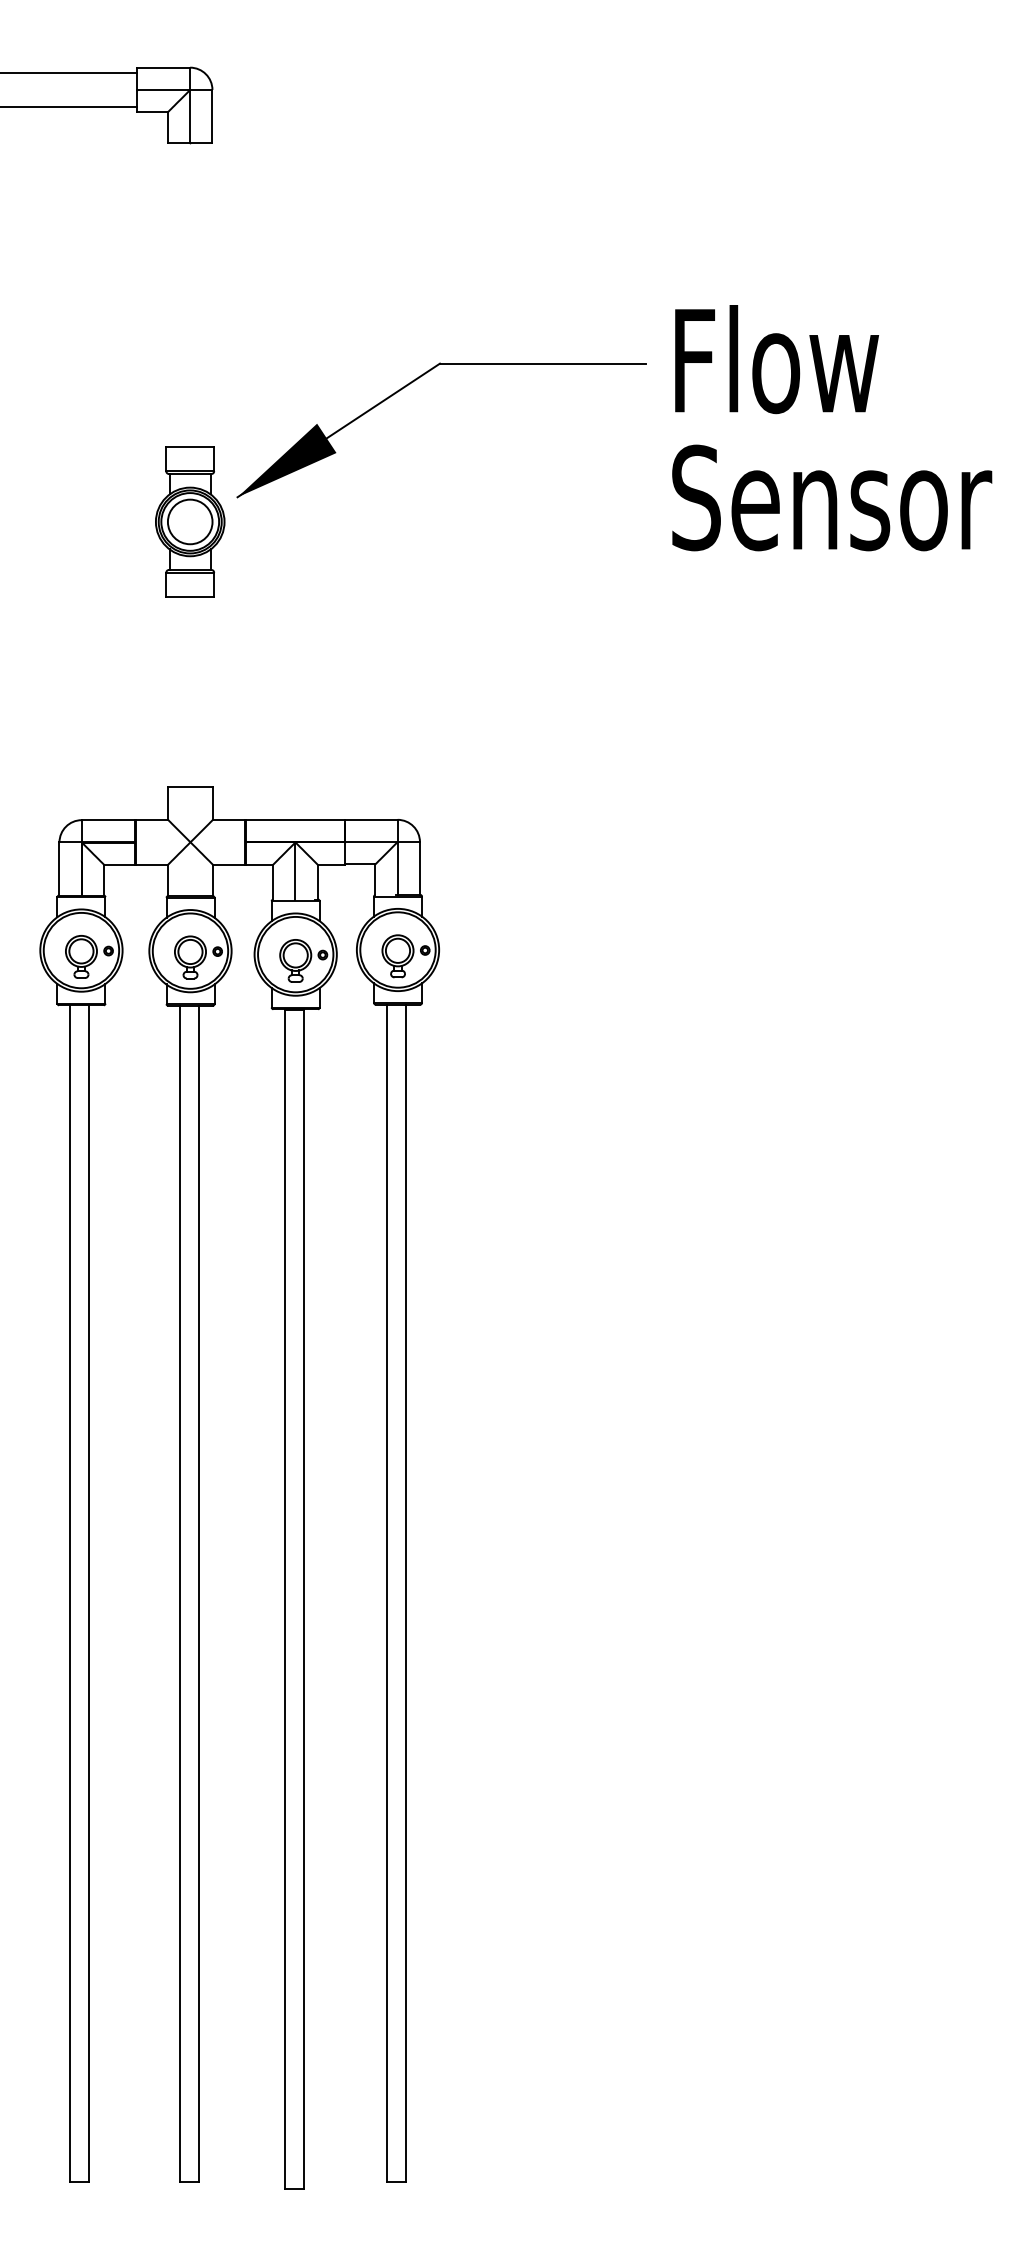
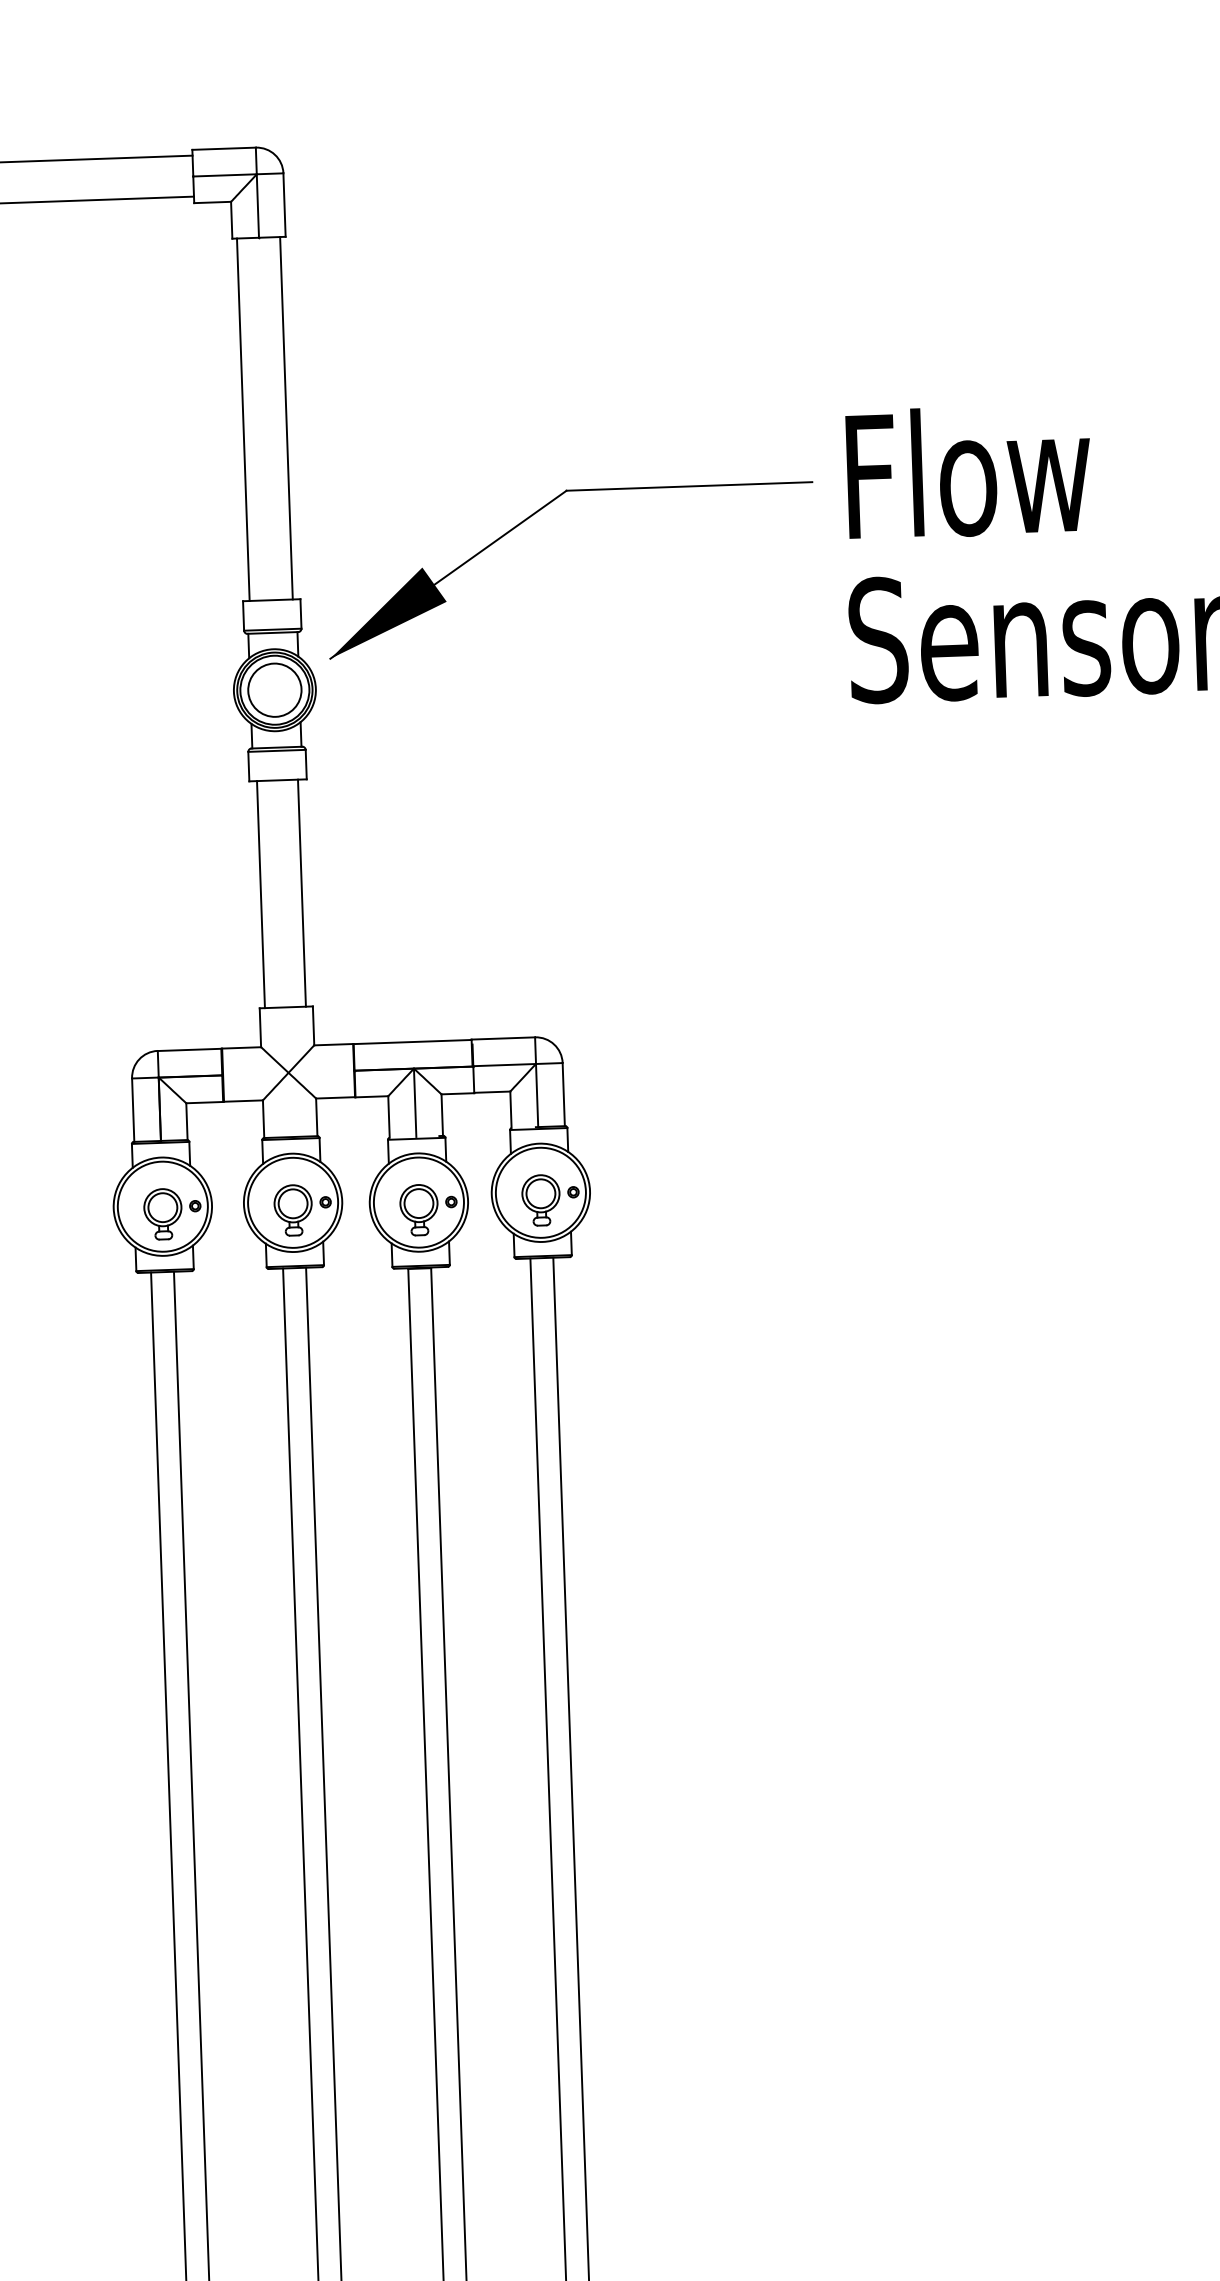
line: (171, 294) -> (243, 419), added
line: (207, 294) -> (286, 417), added
line: (172, 692) -> (260, 894), added
line: (206, 692) -> (301, 893), added

